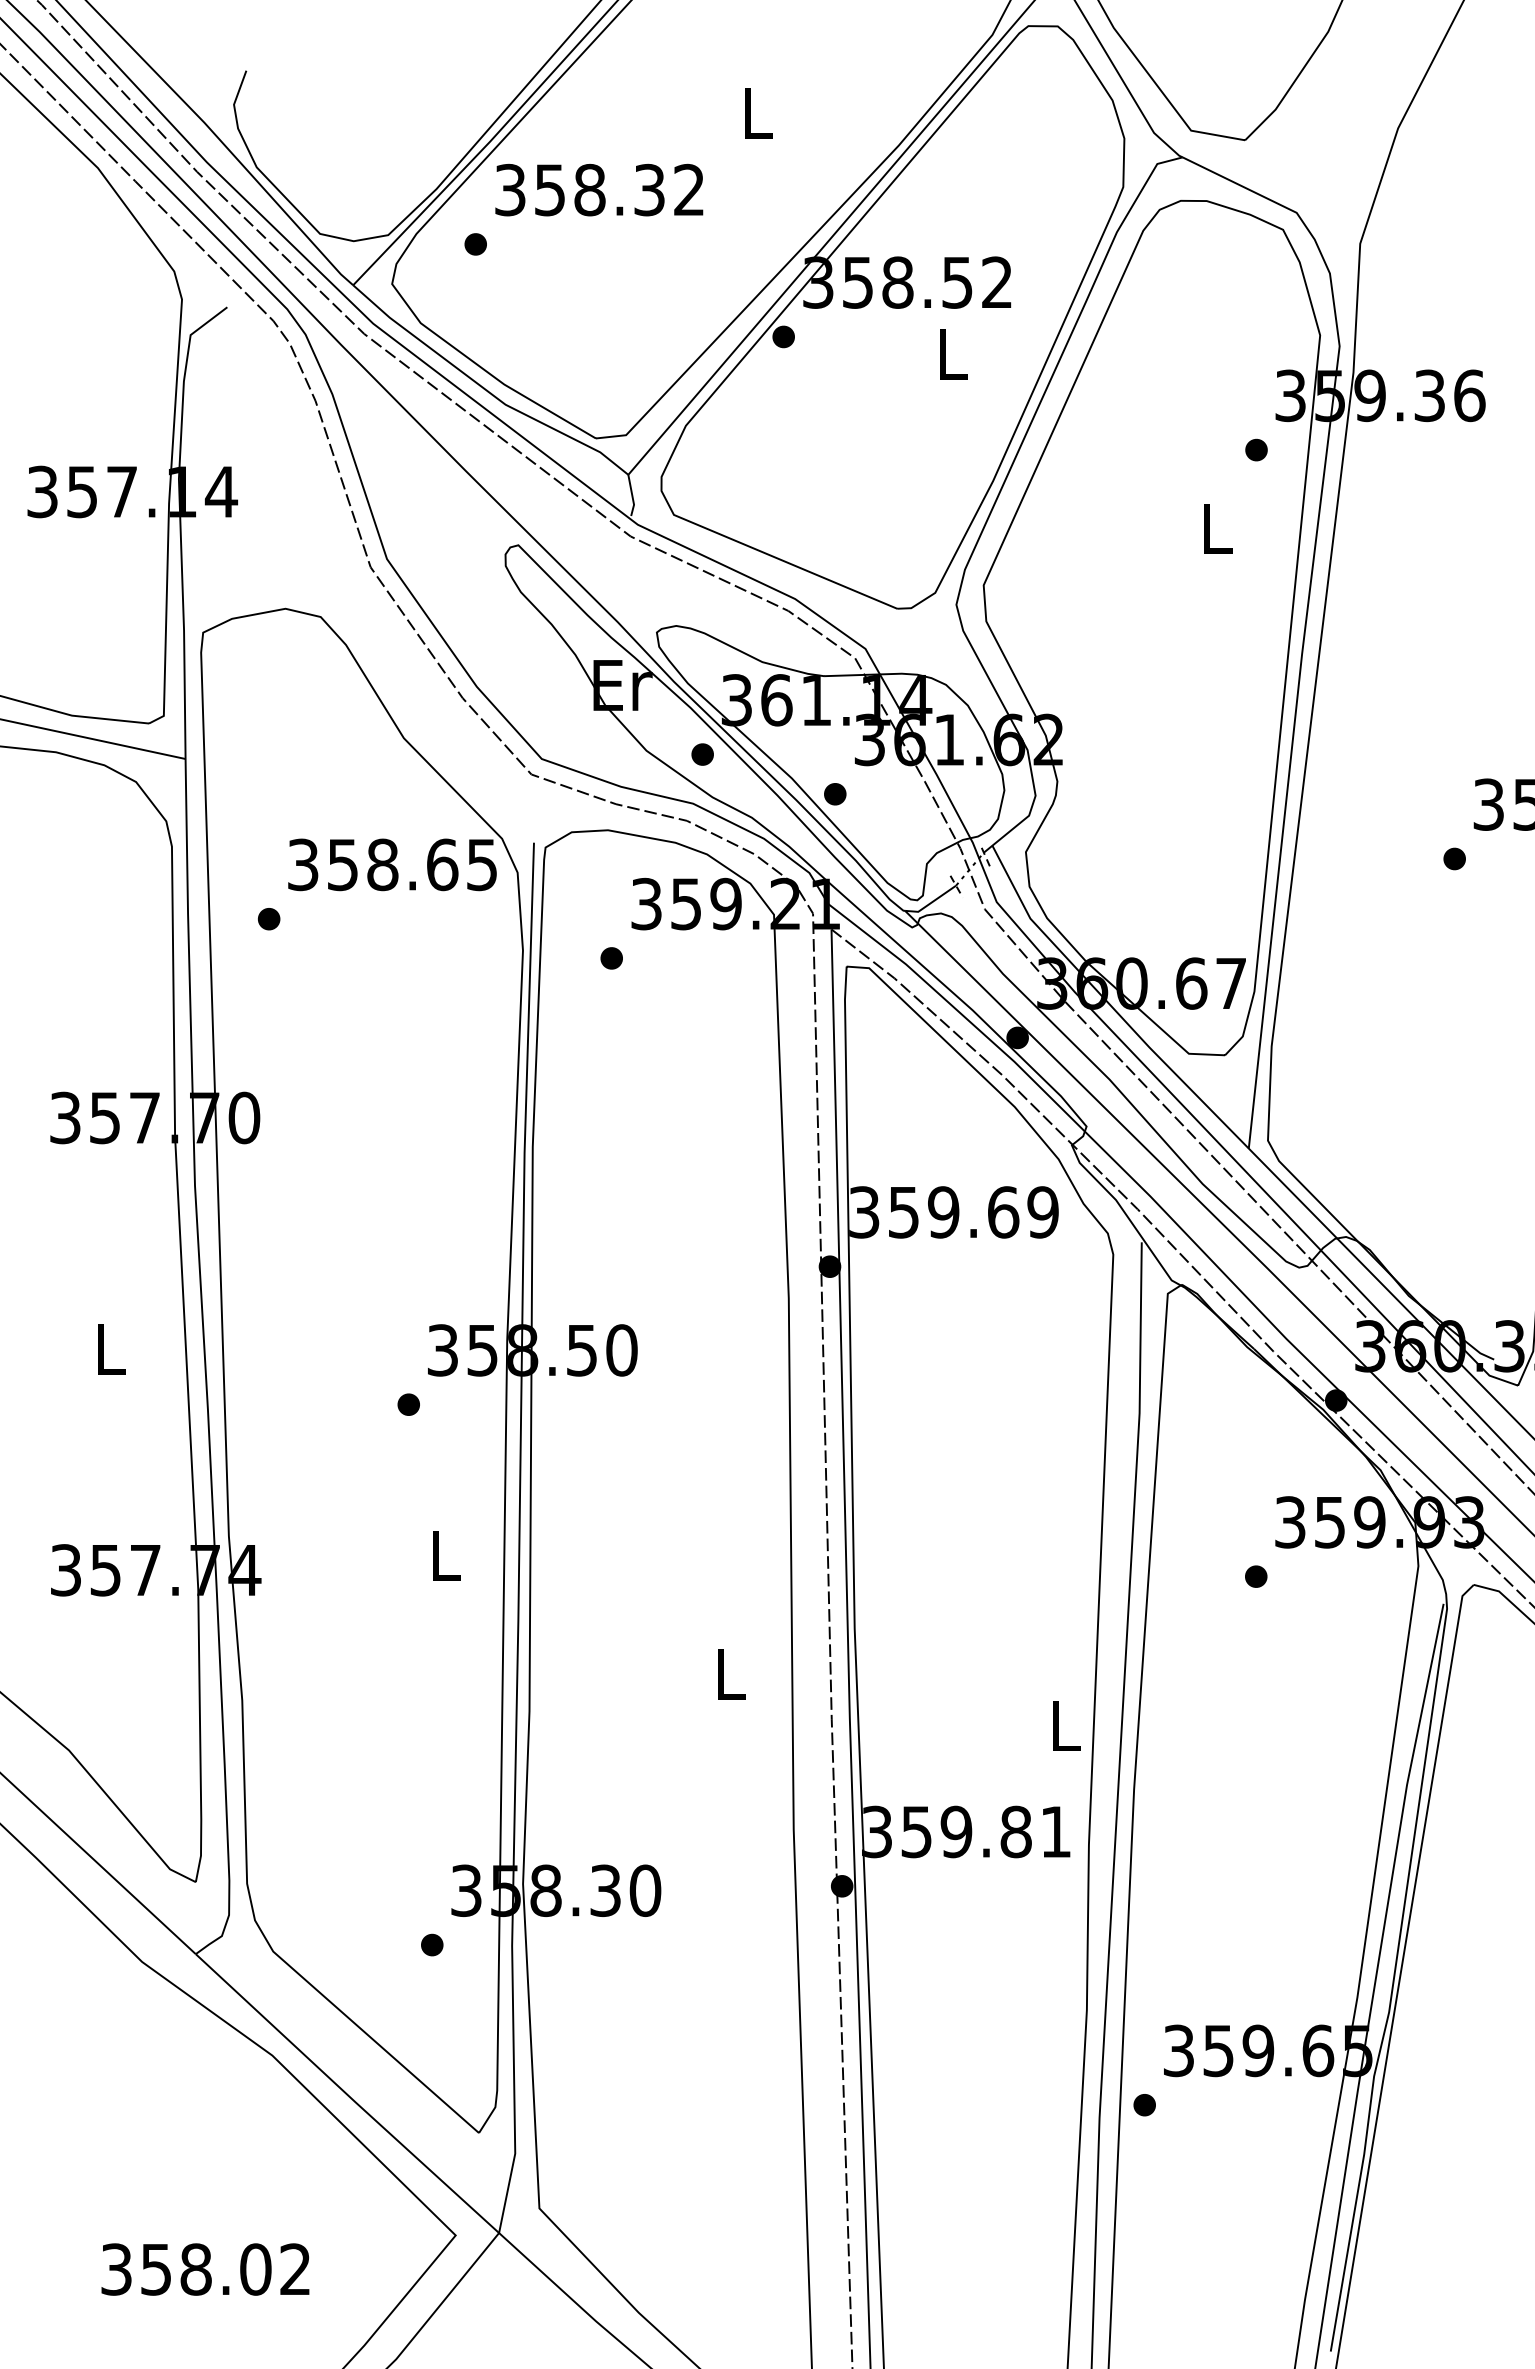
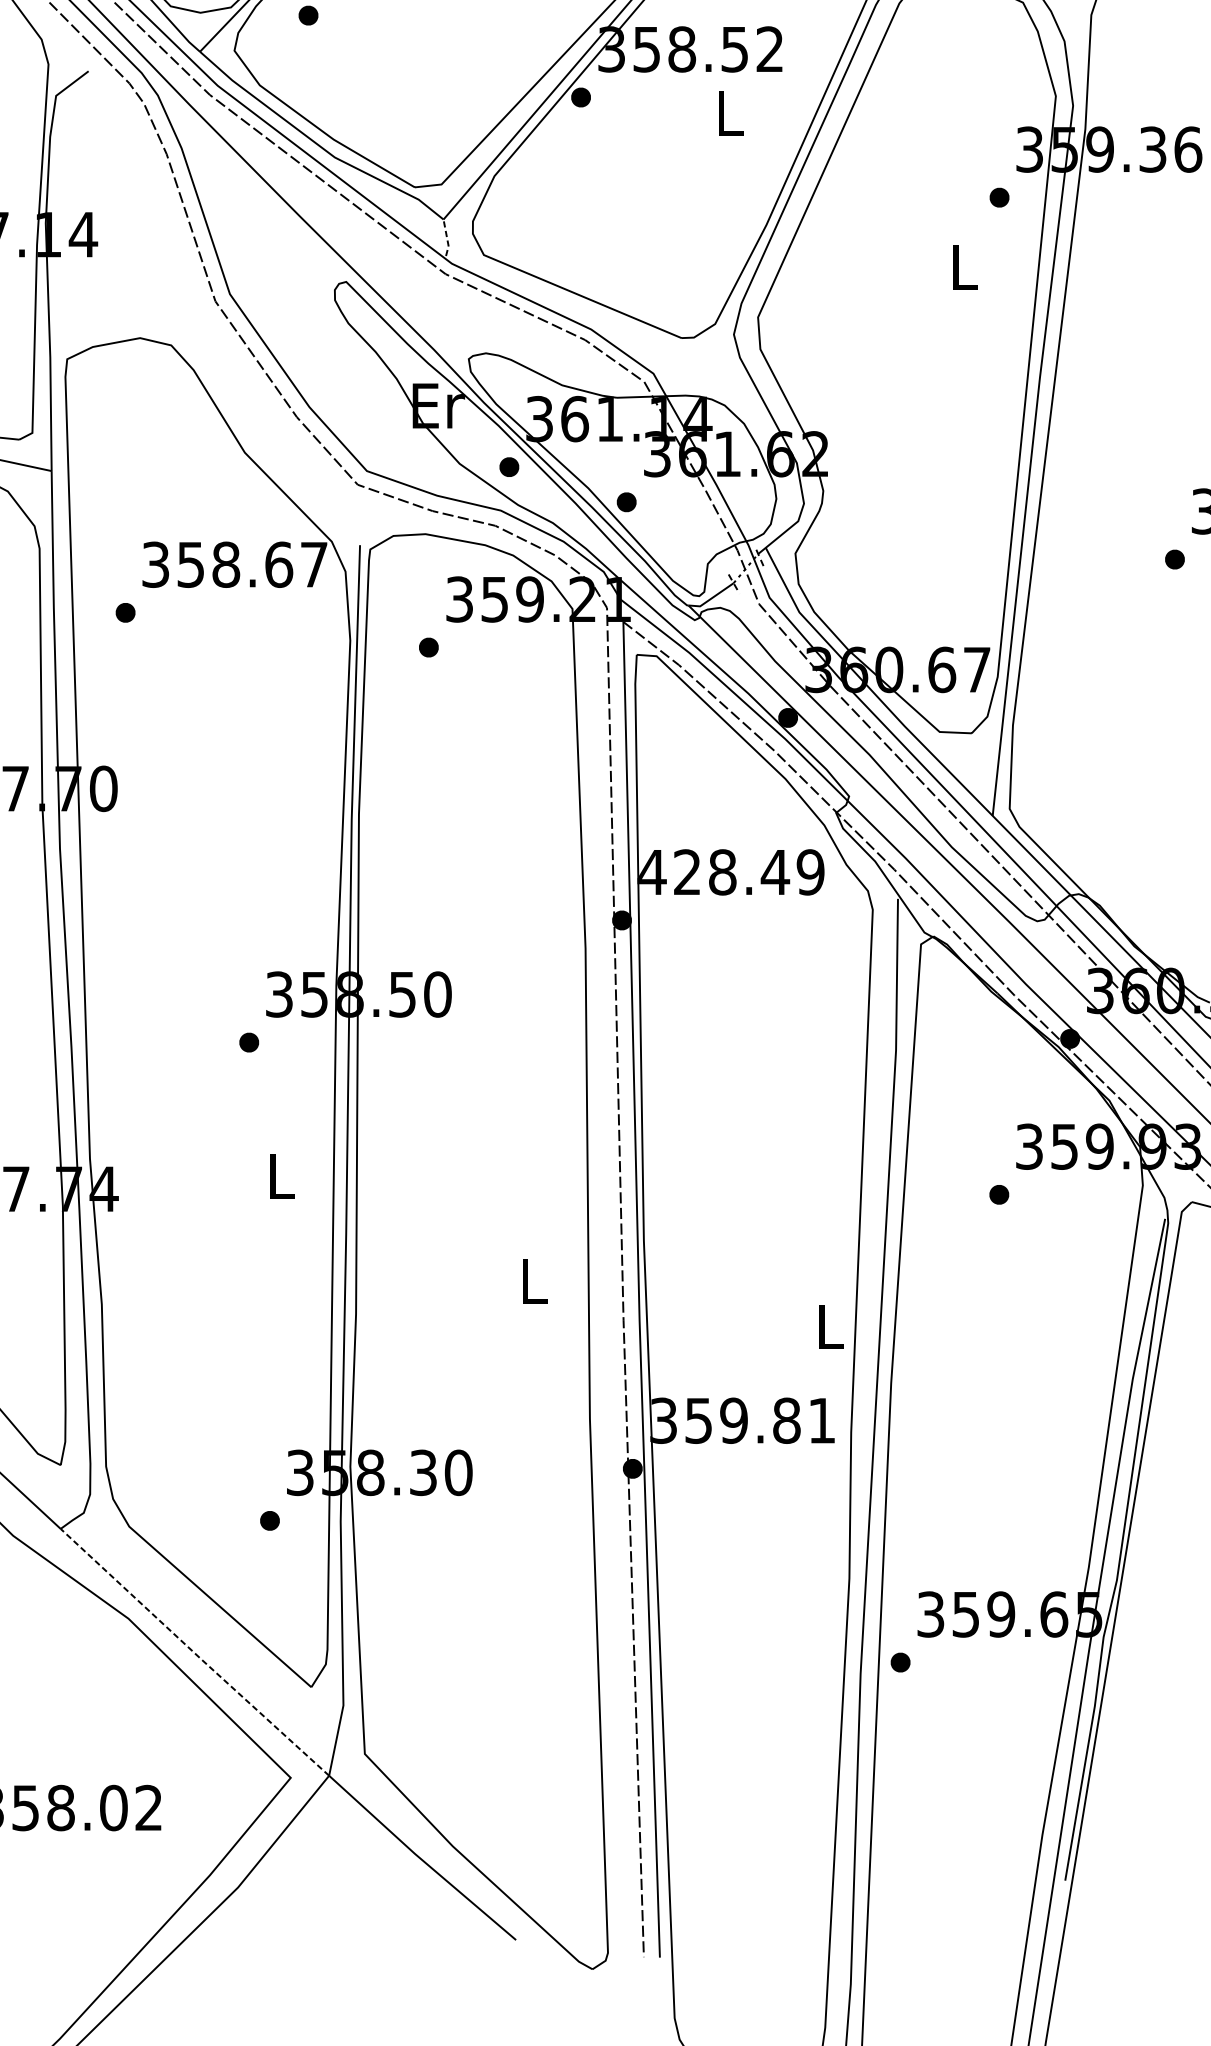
line: (632, 496) -> (447, 238), solid -> dashed
text: (481, 865) -> (313, 565), 358.65 -> 358.67
text: (933, 1212) -> (713, 872), 359.69 -> 428.49
line: (347, 2094) -> (194, 1653), solid -> dashed

